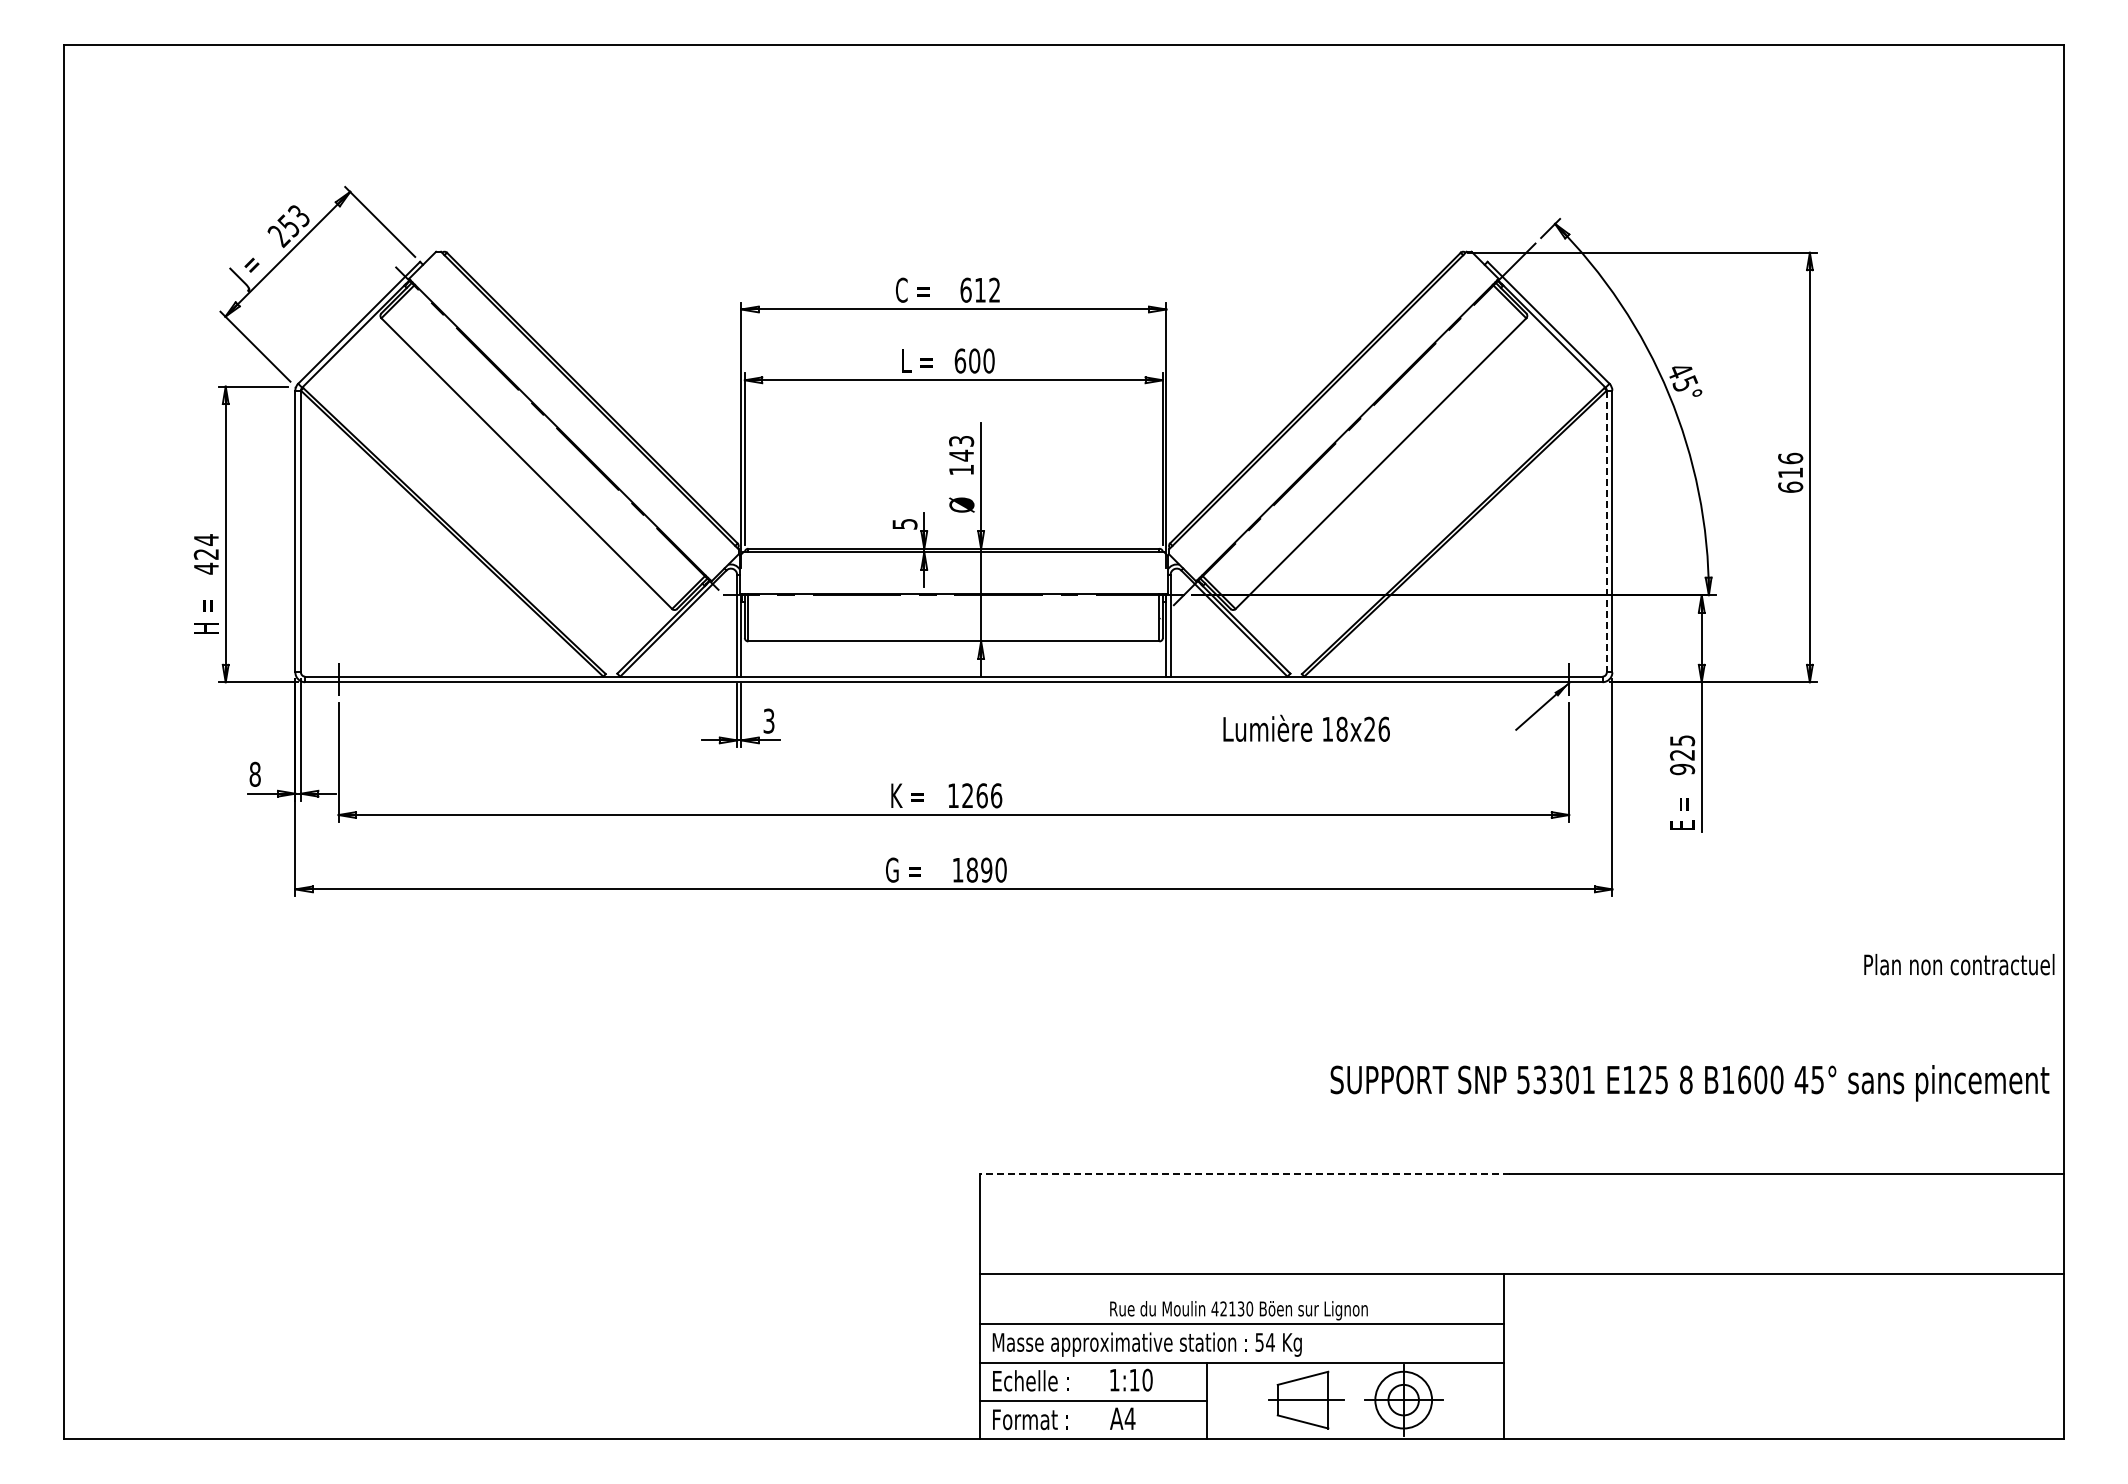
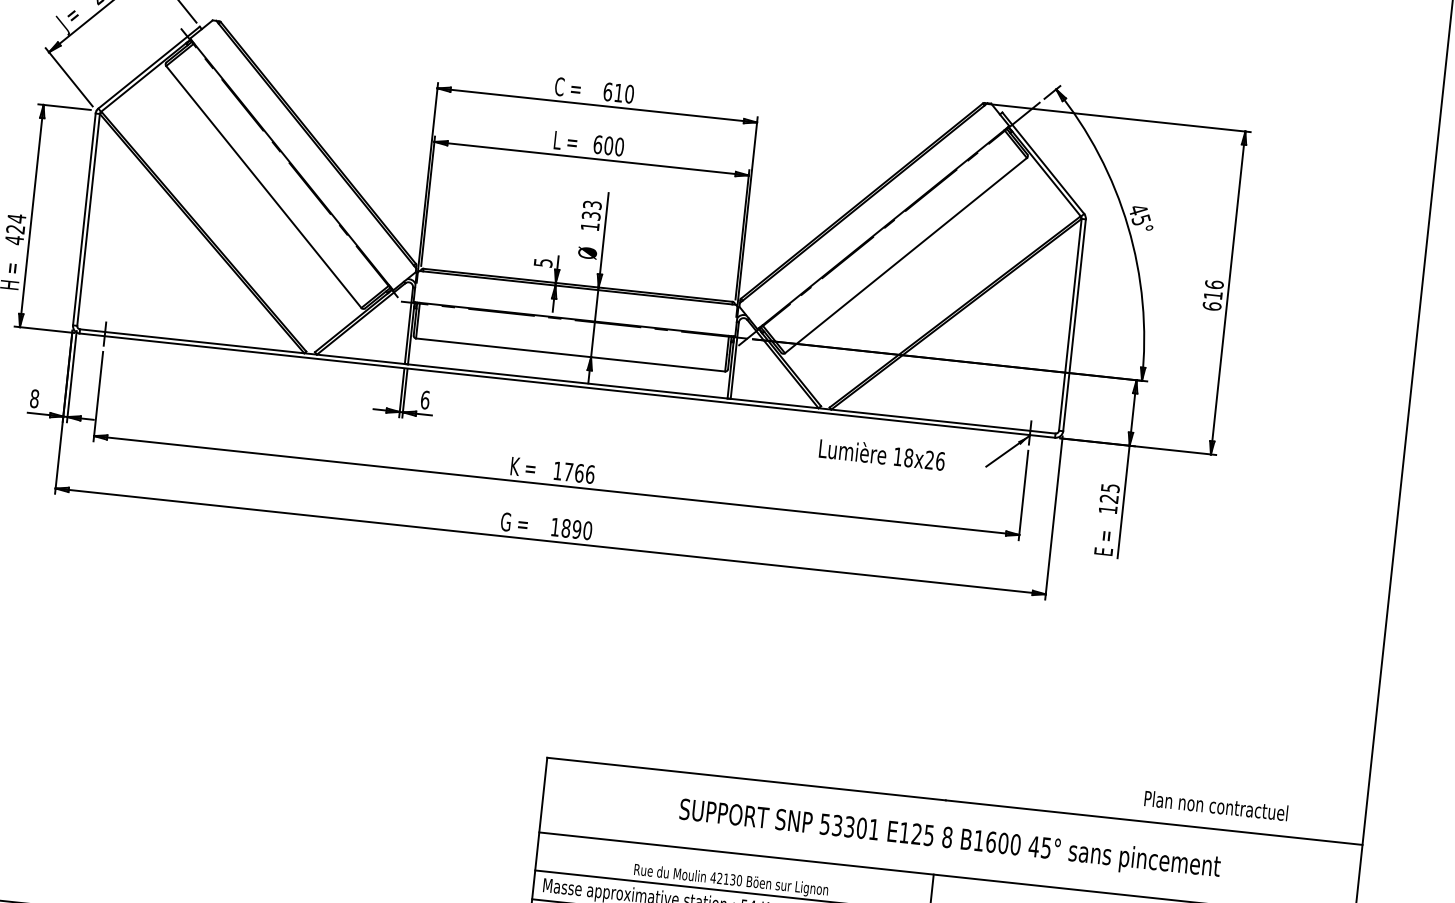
text: (994, 289) -> (629, 93), 612 -> 610
text: (961, 455) -> (591, 215), 143 -> 133
line: (1606, 531) -> (1070, 324), dashed -> solid
text: (768, 720) -> (424, 399), 3 -> 6
text: (1306, 727) -> (882, 453), moved
text: (1682, 769) -> (1108, 509), 925 -> 125
text: (967, 795) -> (568, 471), 1266 -> 1766
text: (1959, 964) -> (1216, 805), moved
text: (1689, 1083) -> (949, 840), moved
line: (1244, 1174) -> (746, 779), dashed -> solid

